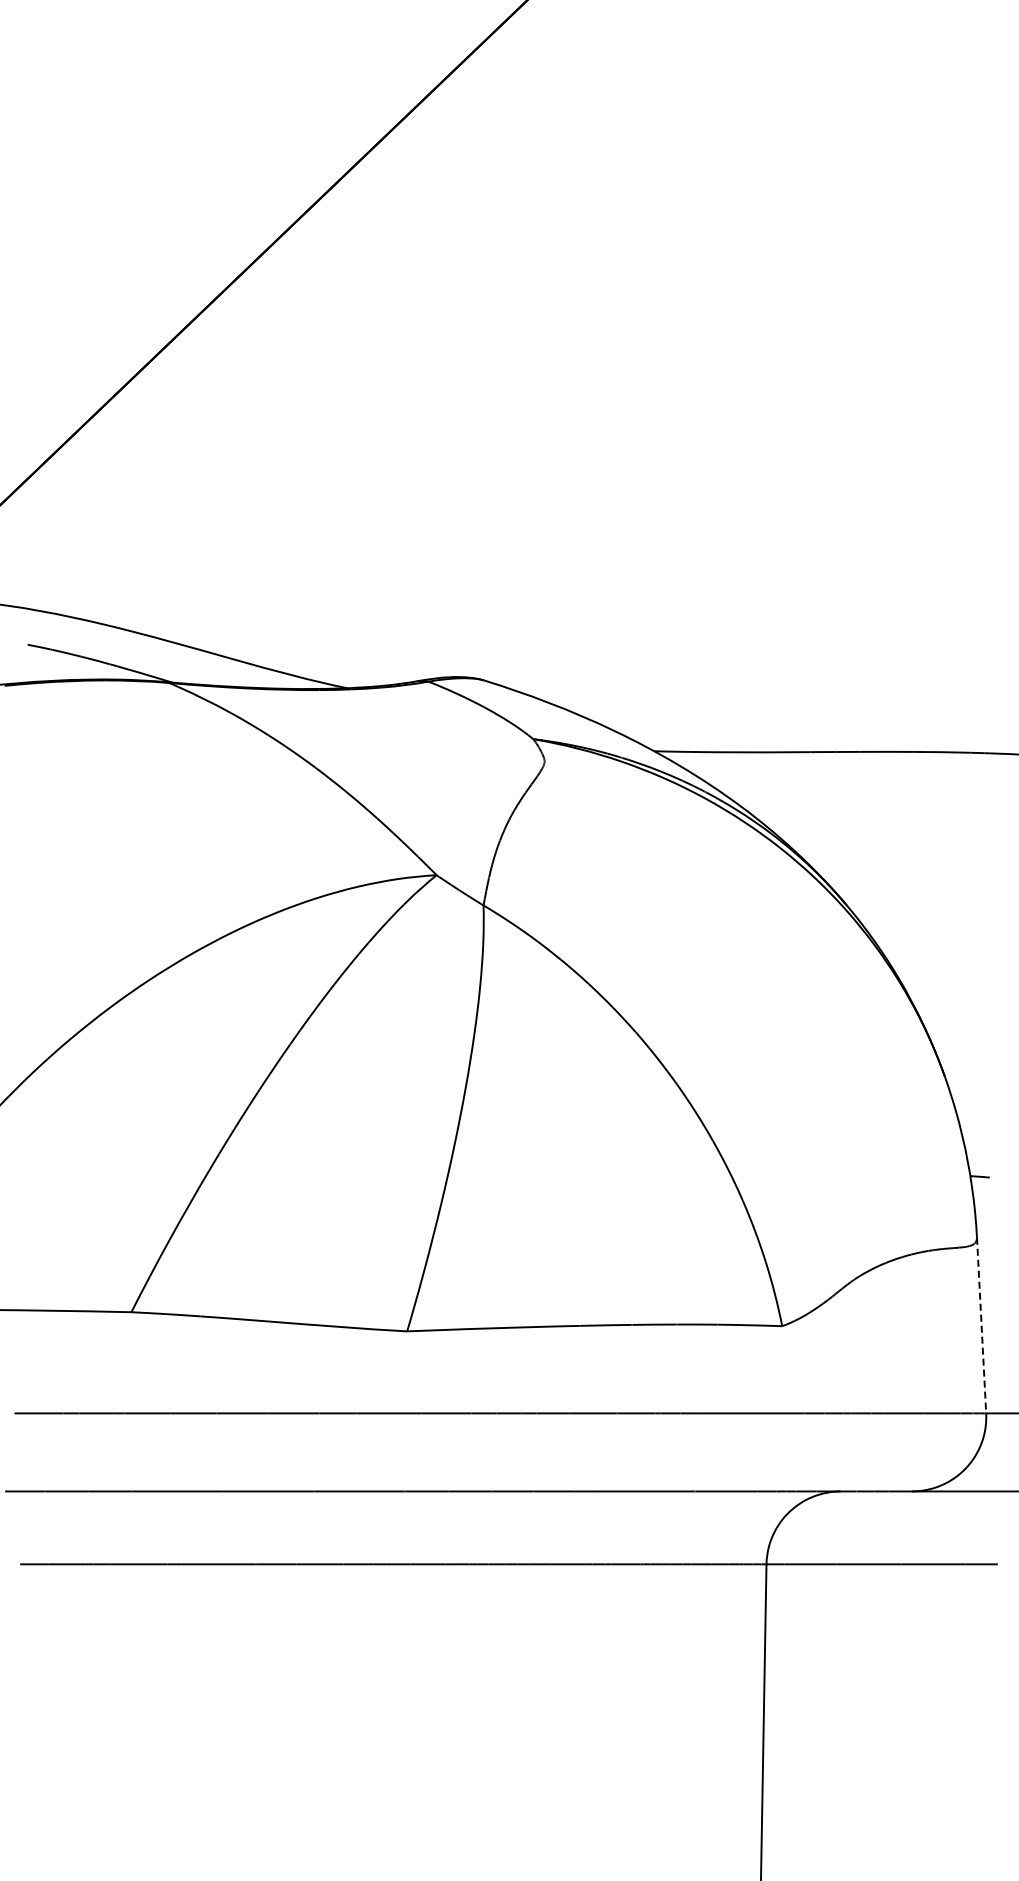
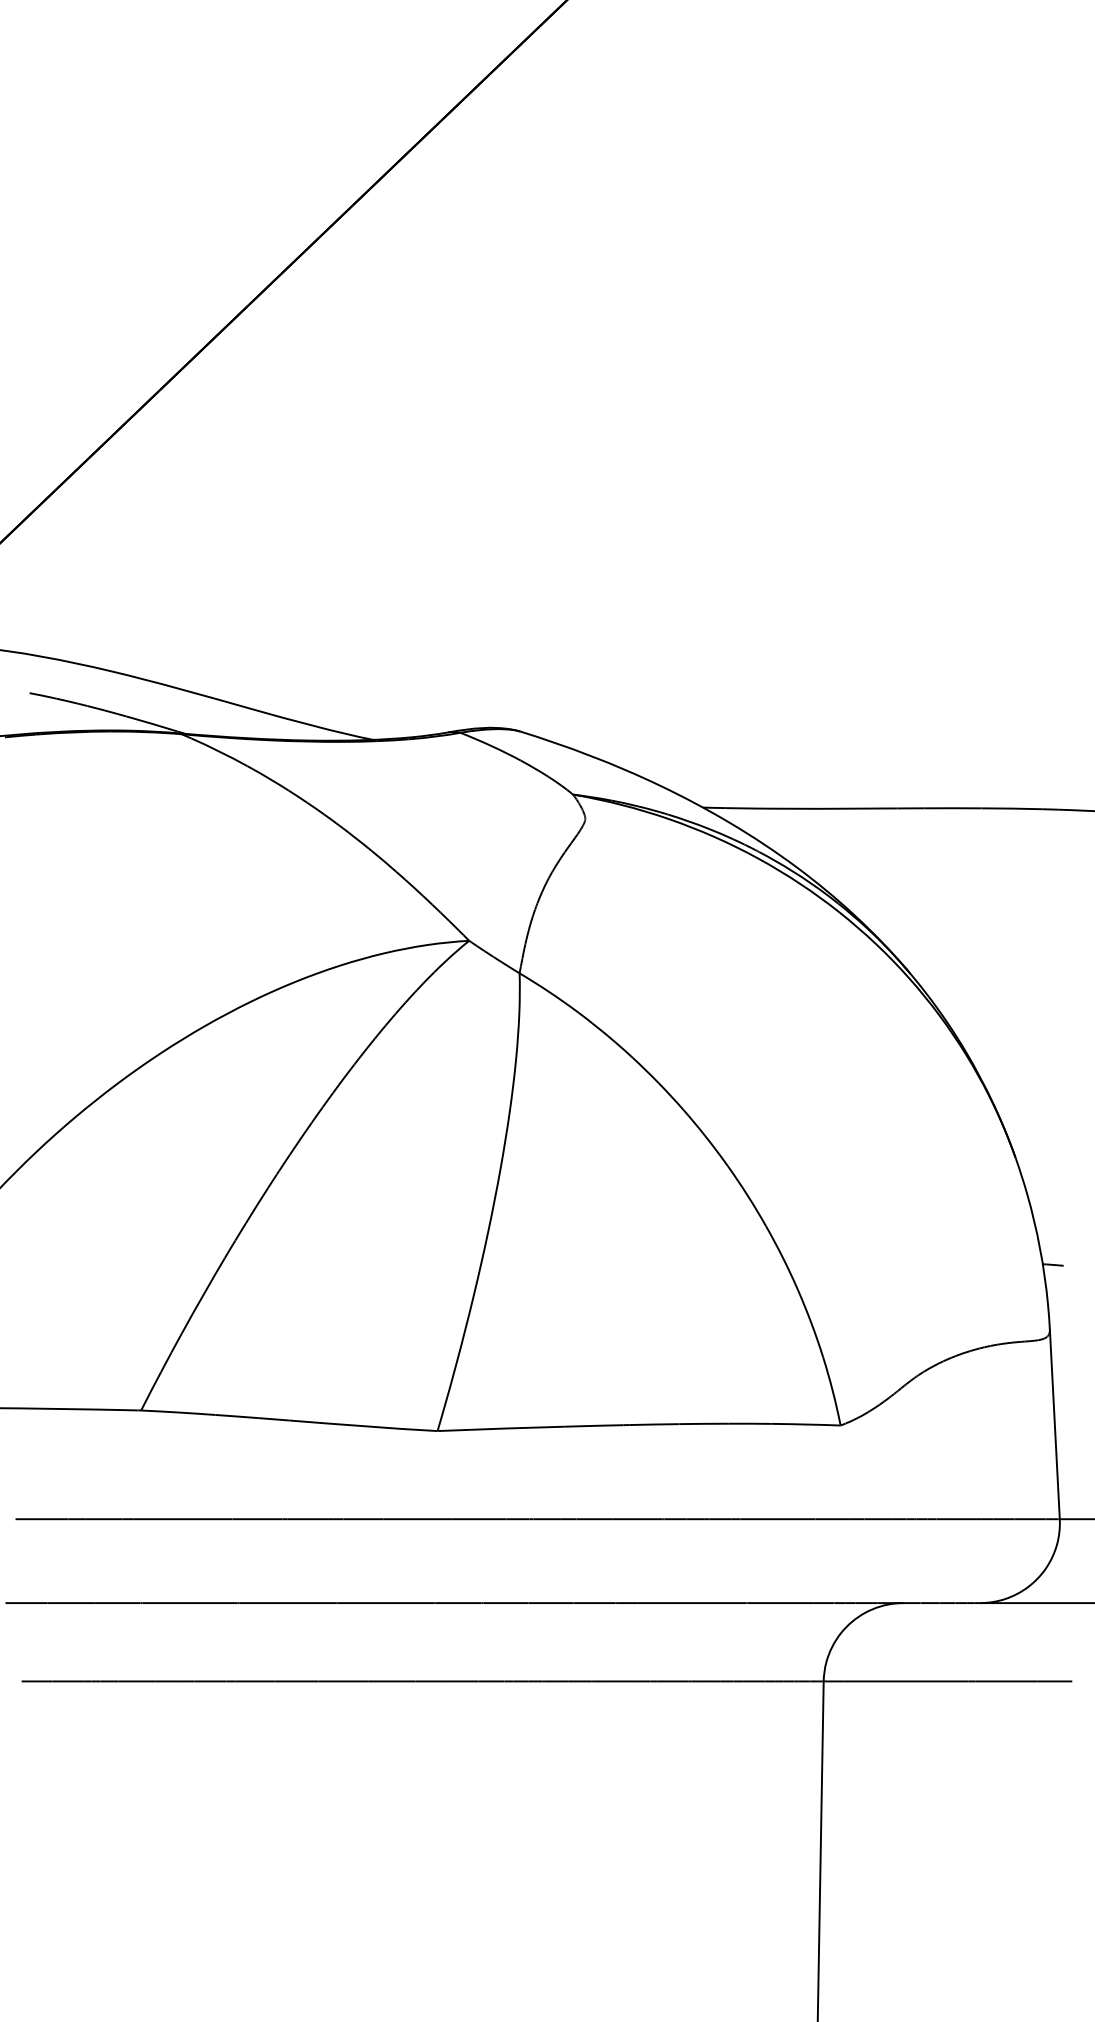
line: (981, 1325) -> (1054, 1424), dashed -> solid

